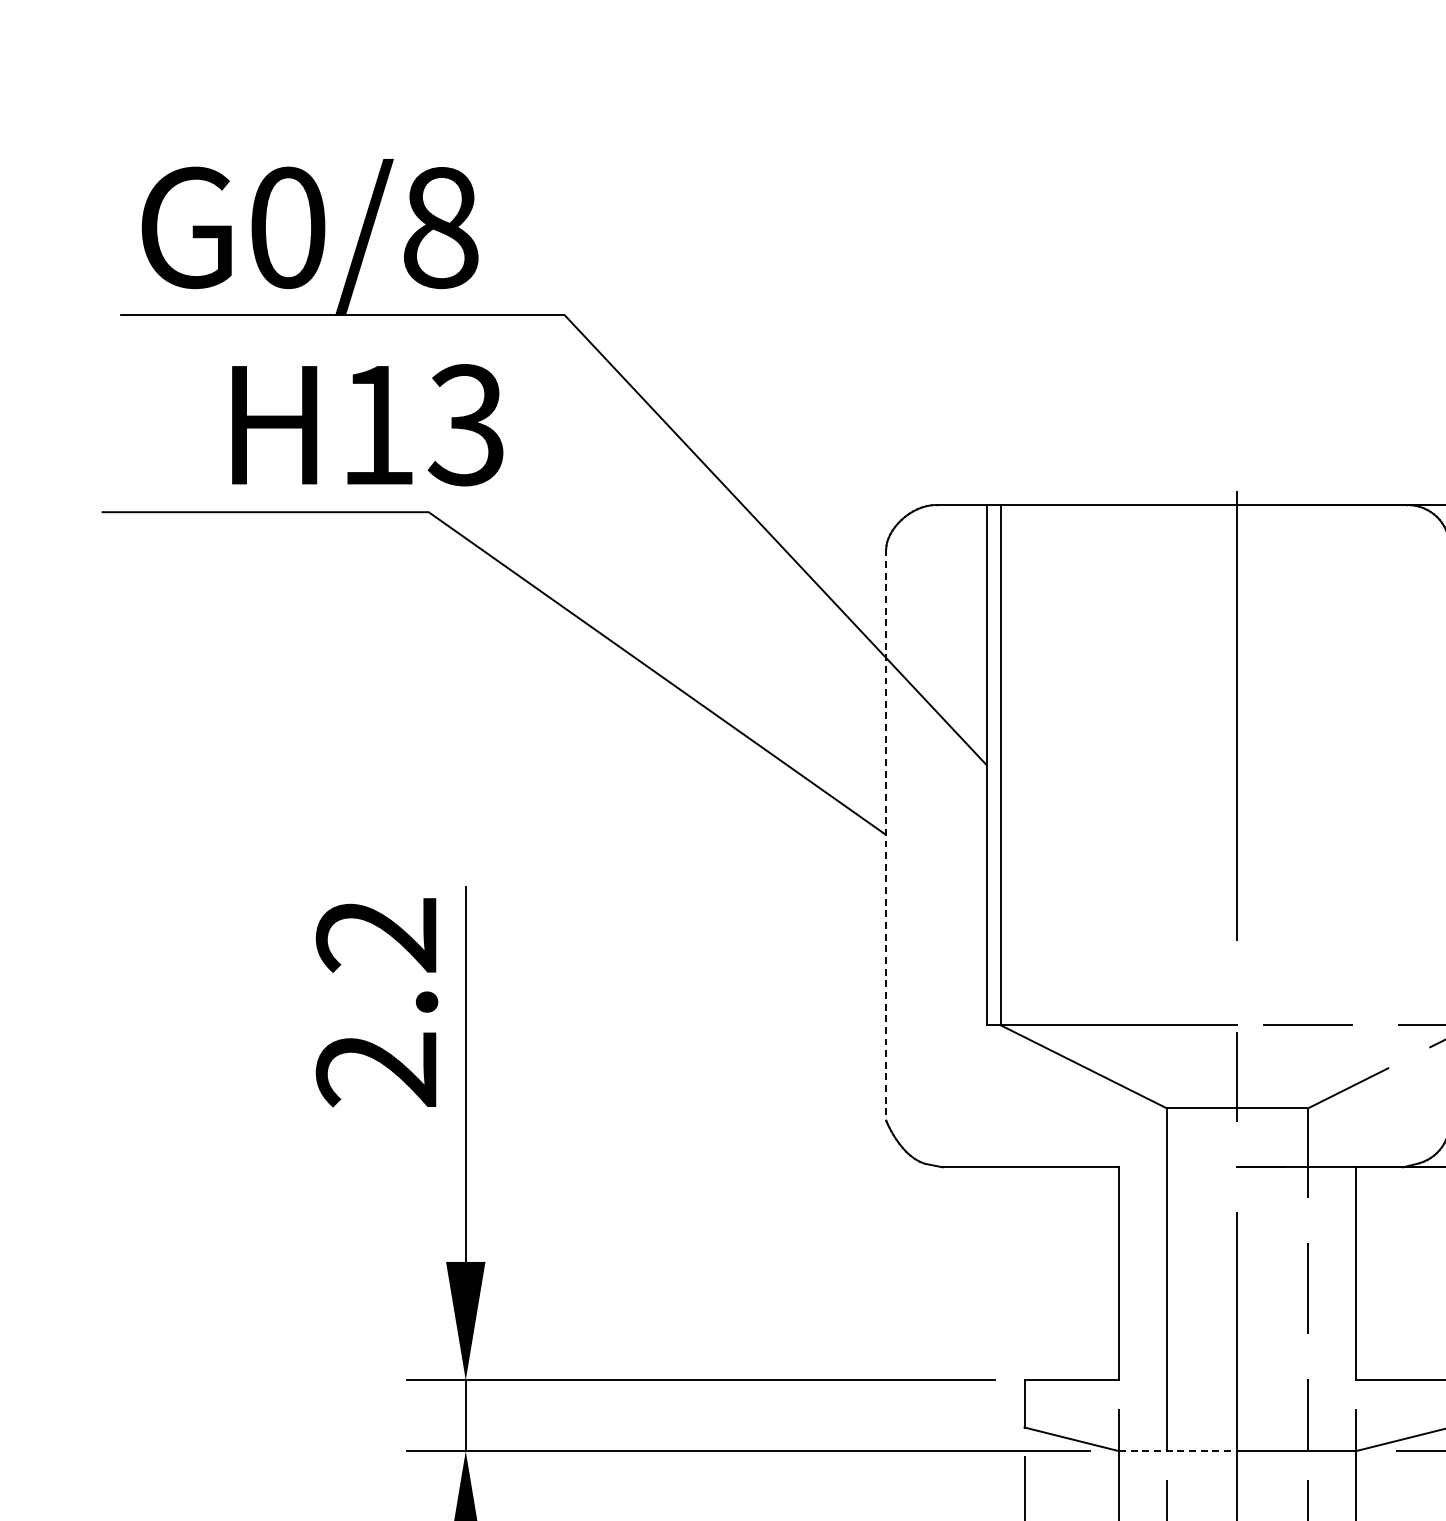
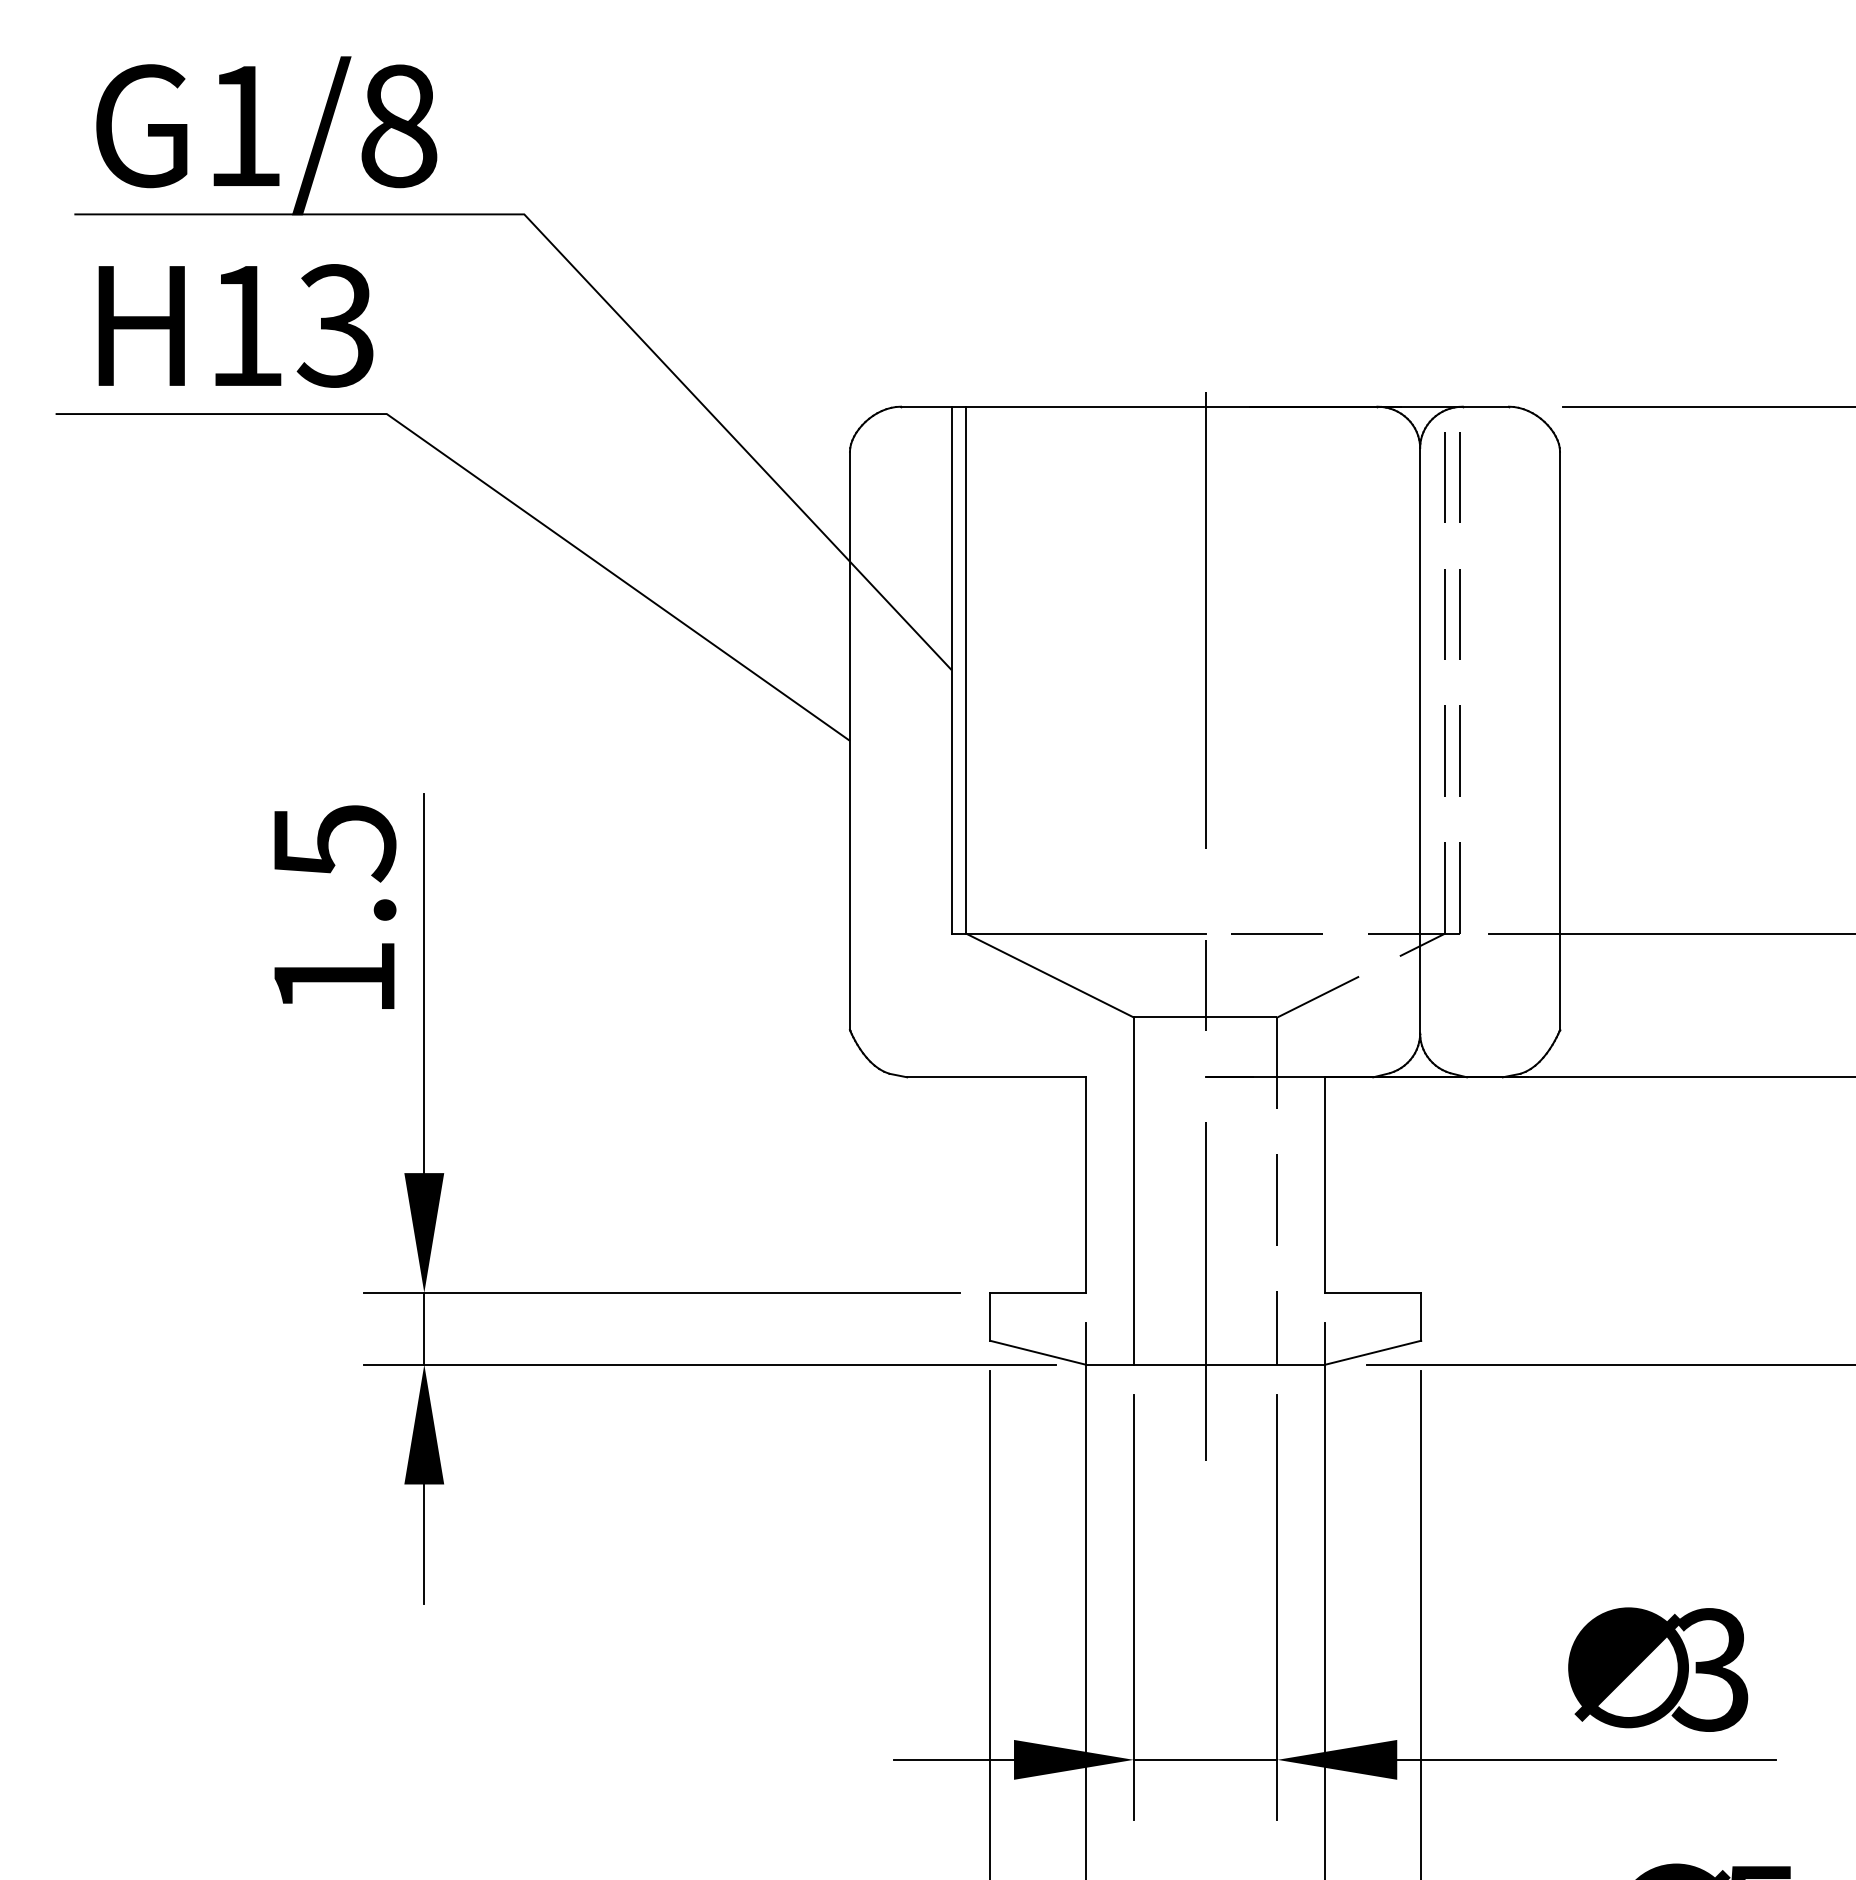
text: (288, 228) -> (244, 126), G0/8 -> G1/8
text: (367, 424) -> (235, 325), moved
line: (885, 835) -> (849, 741), dashed -> solid
text: (377, 1002) -> (334, 910), 2.2 -> 1.5
line: (1178, 1450) -> (1145, 1364), dashed -> solid

